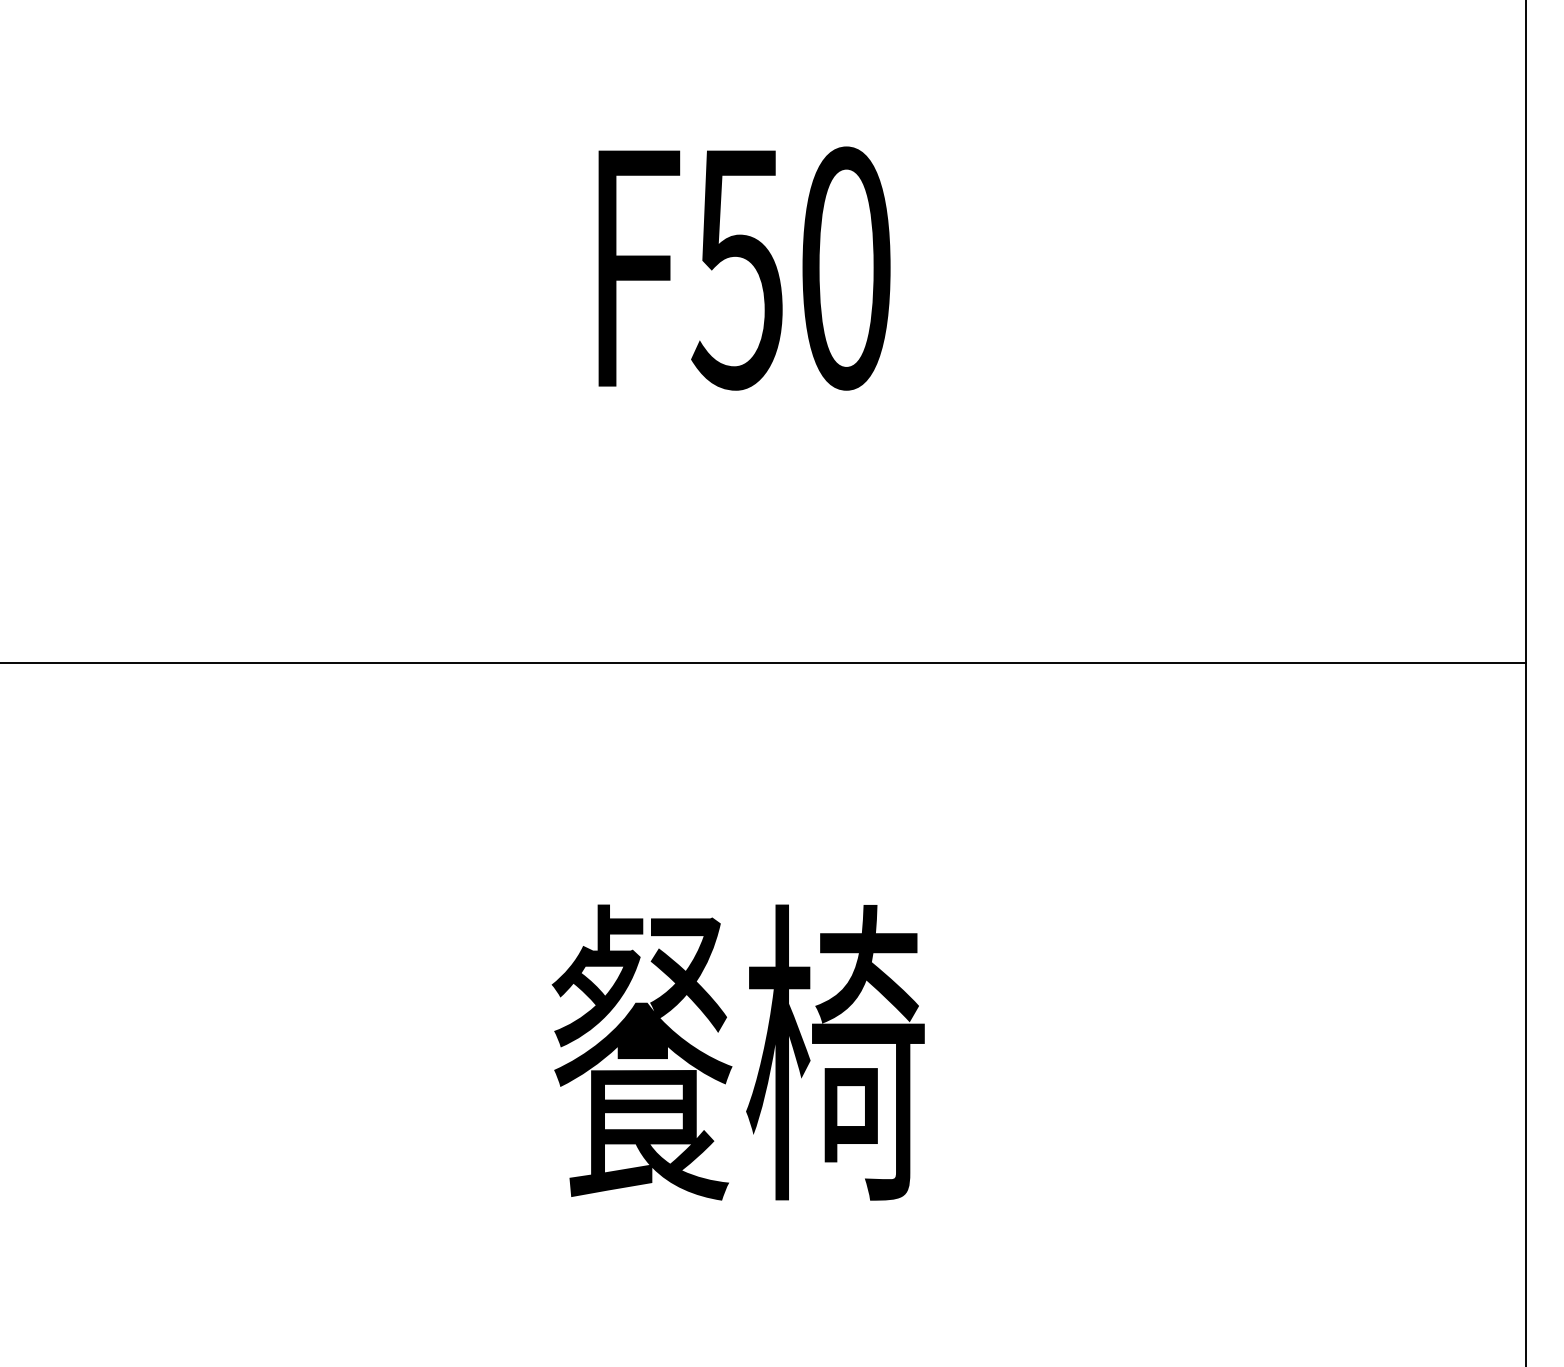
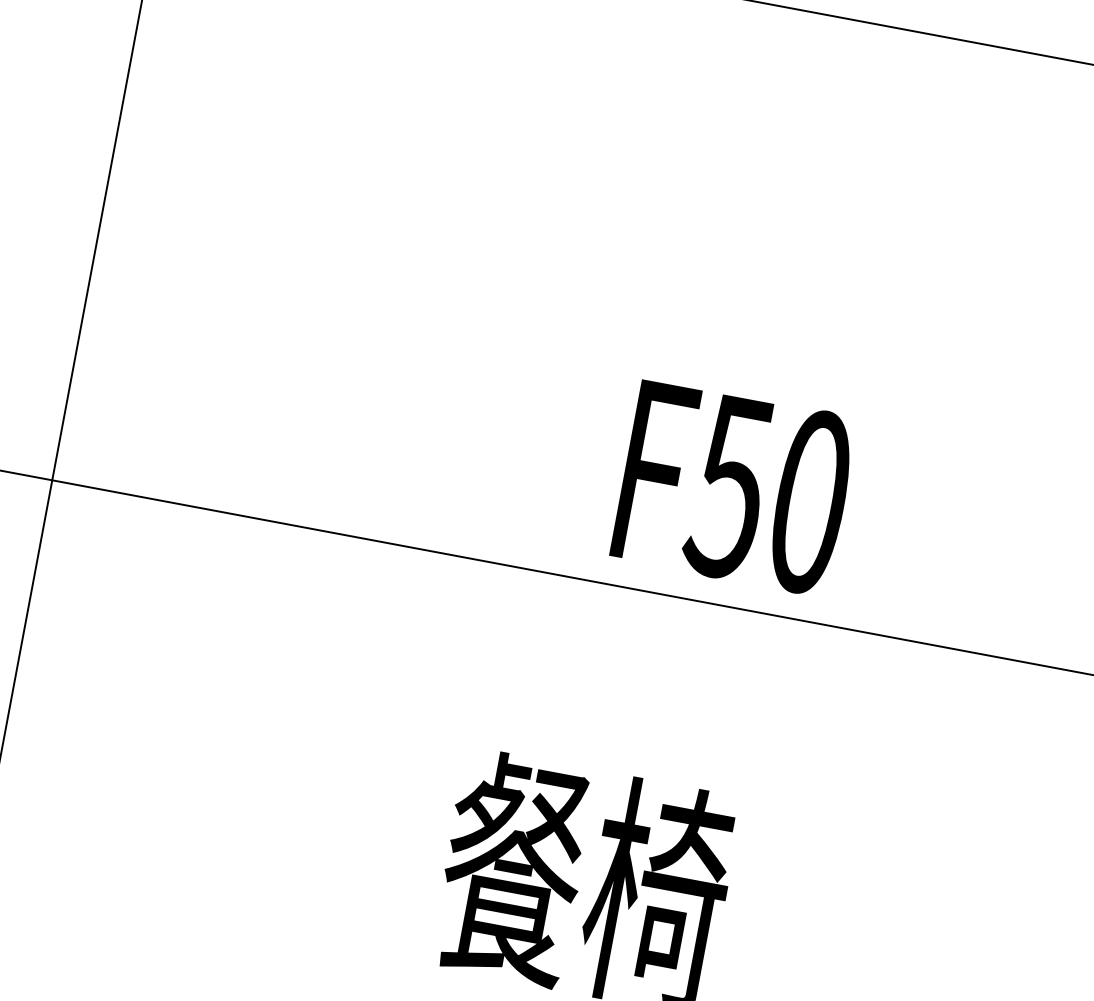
text: (744, 268) -> (734, 487), moved

